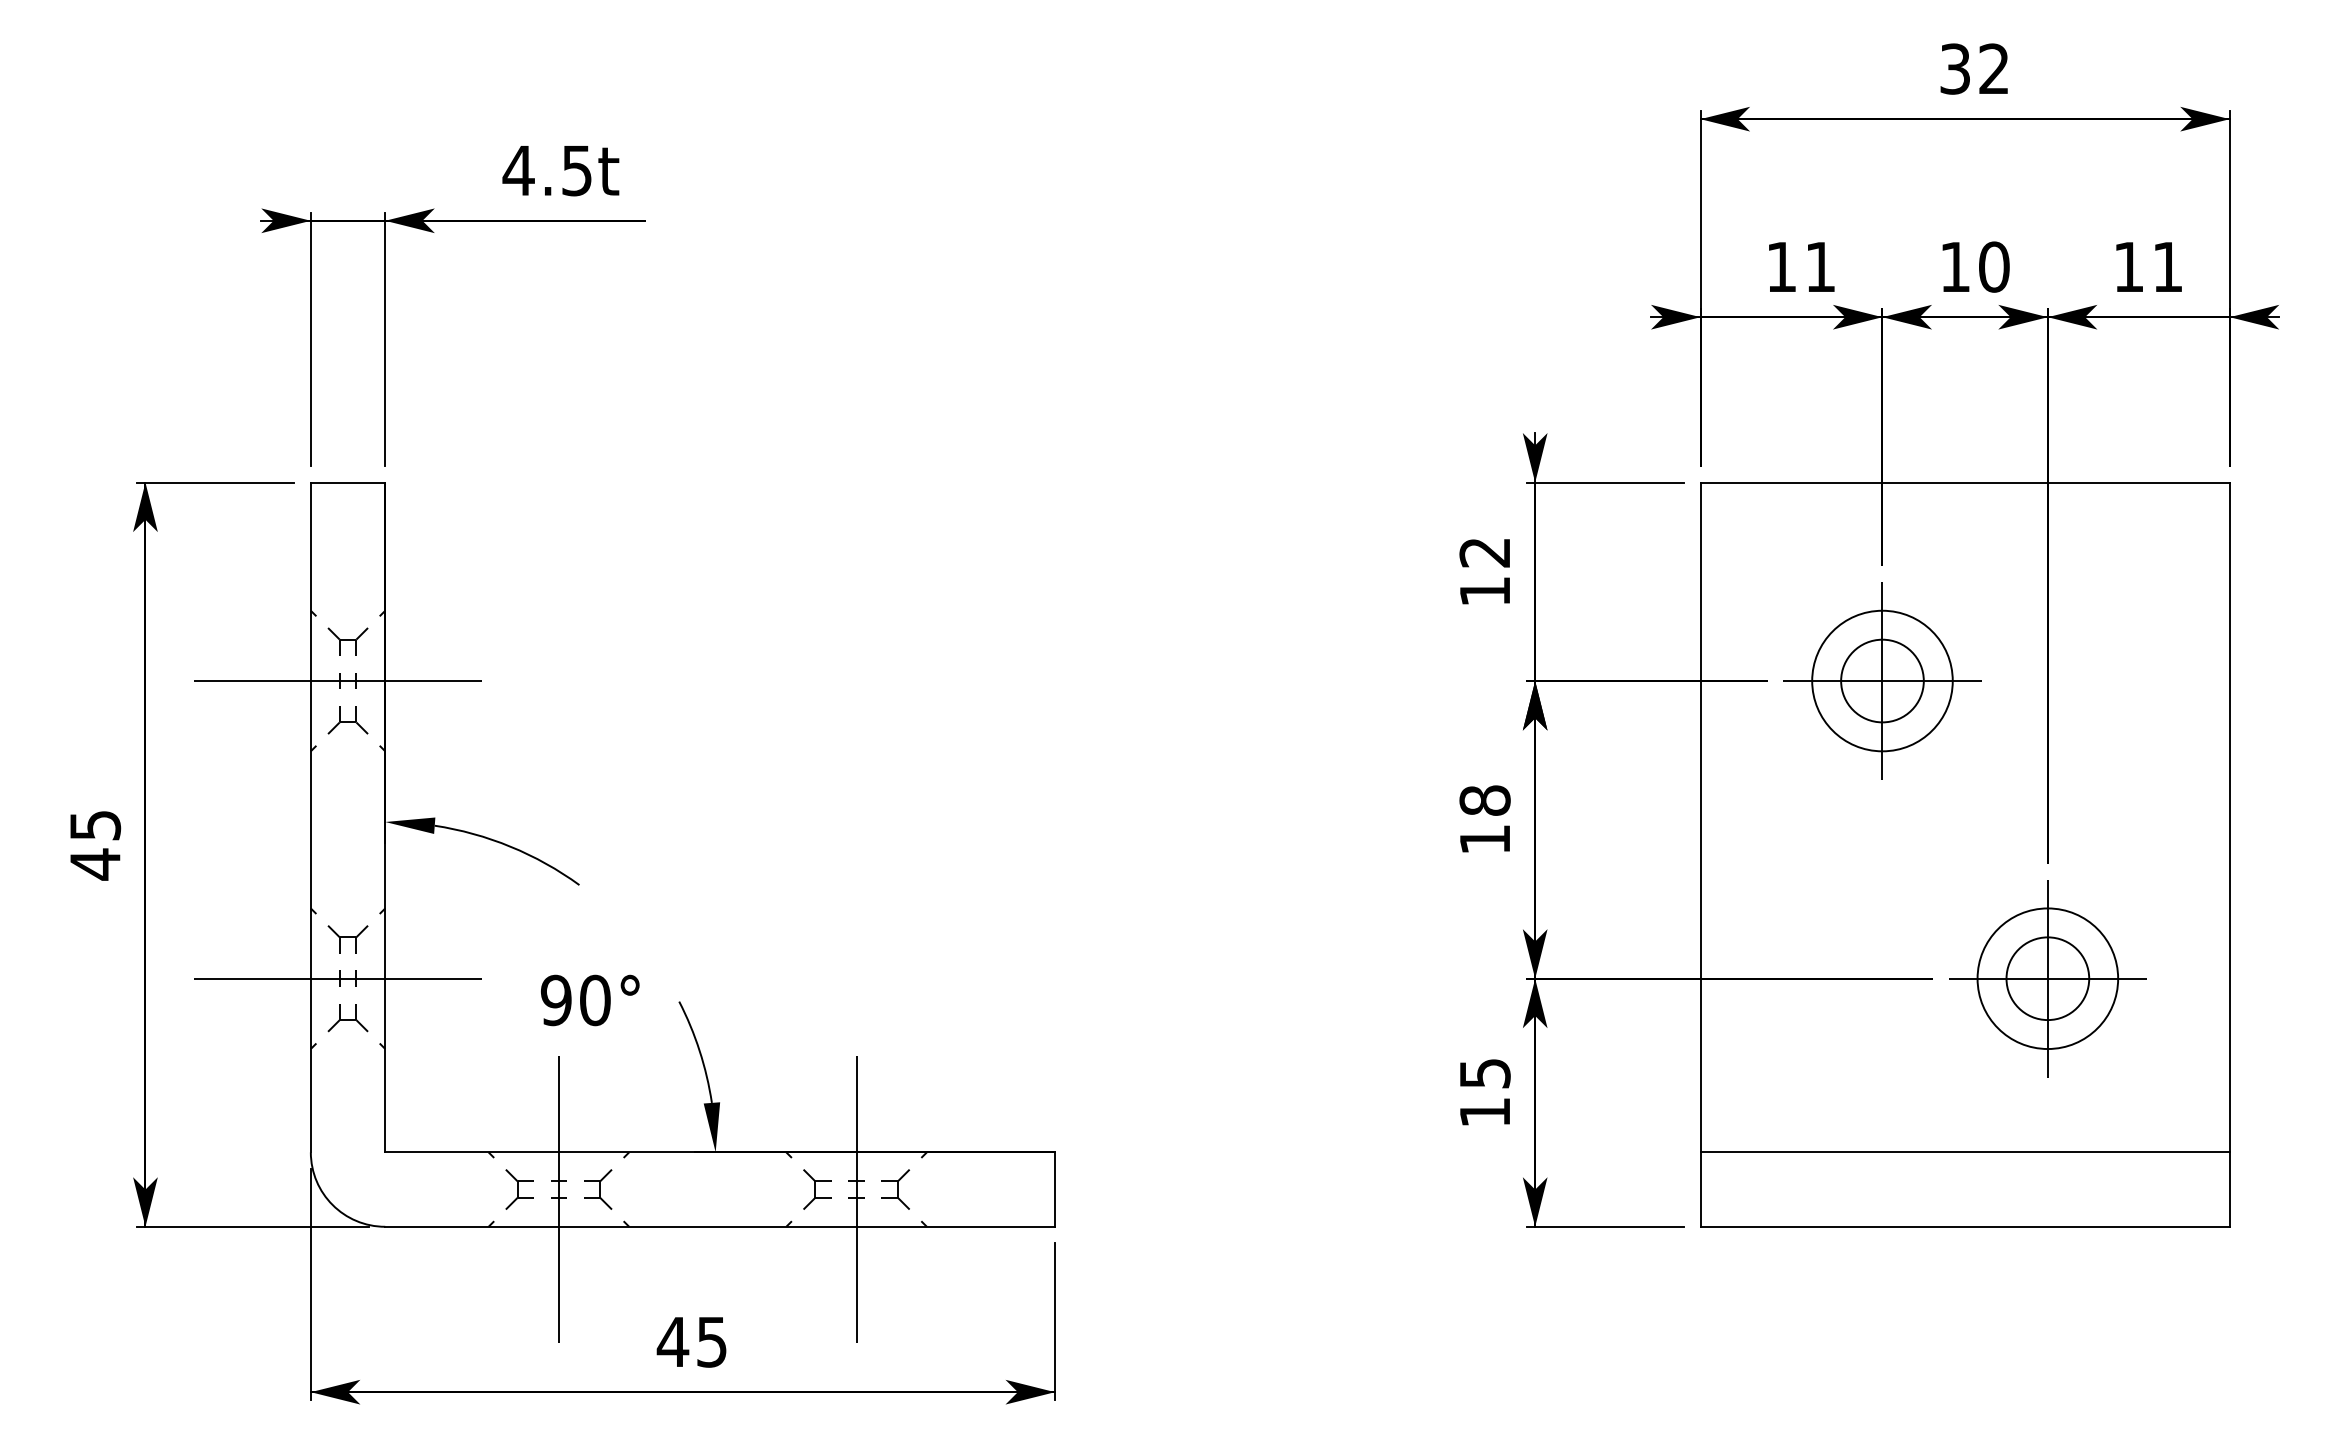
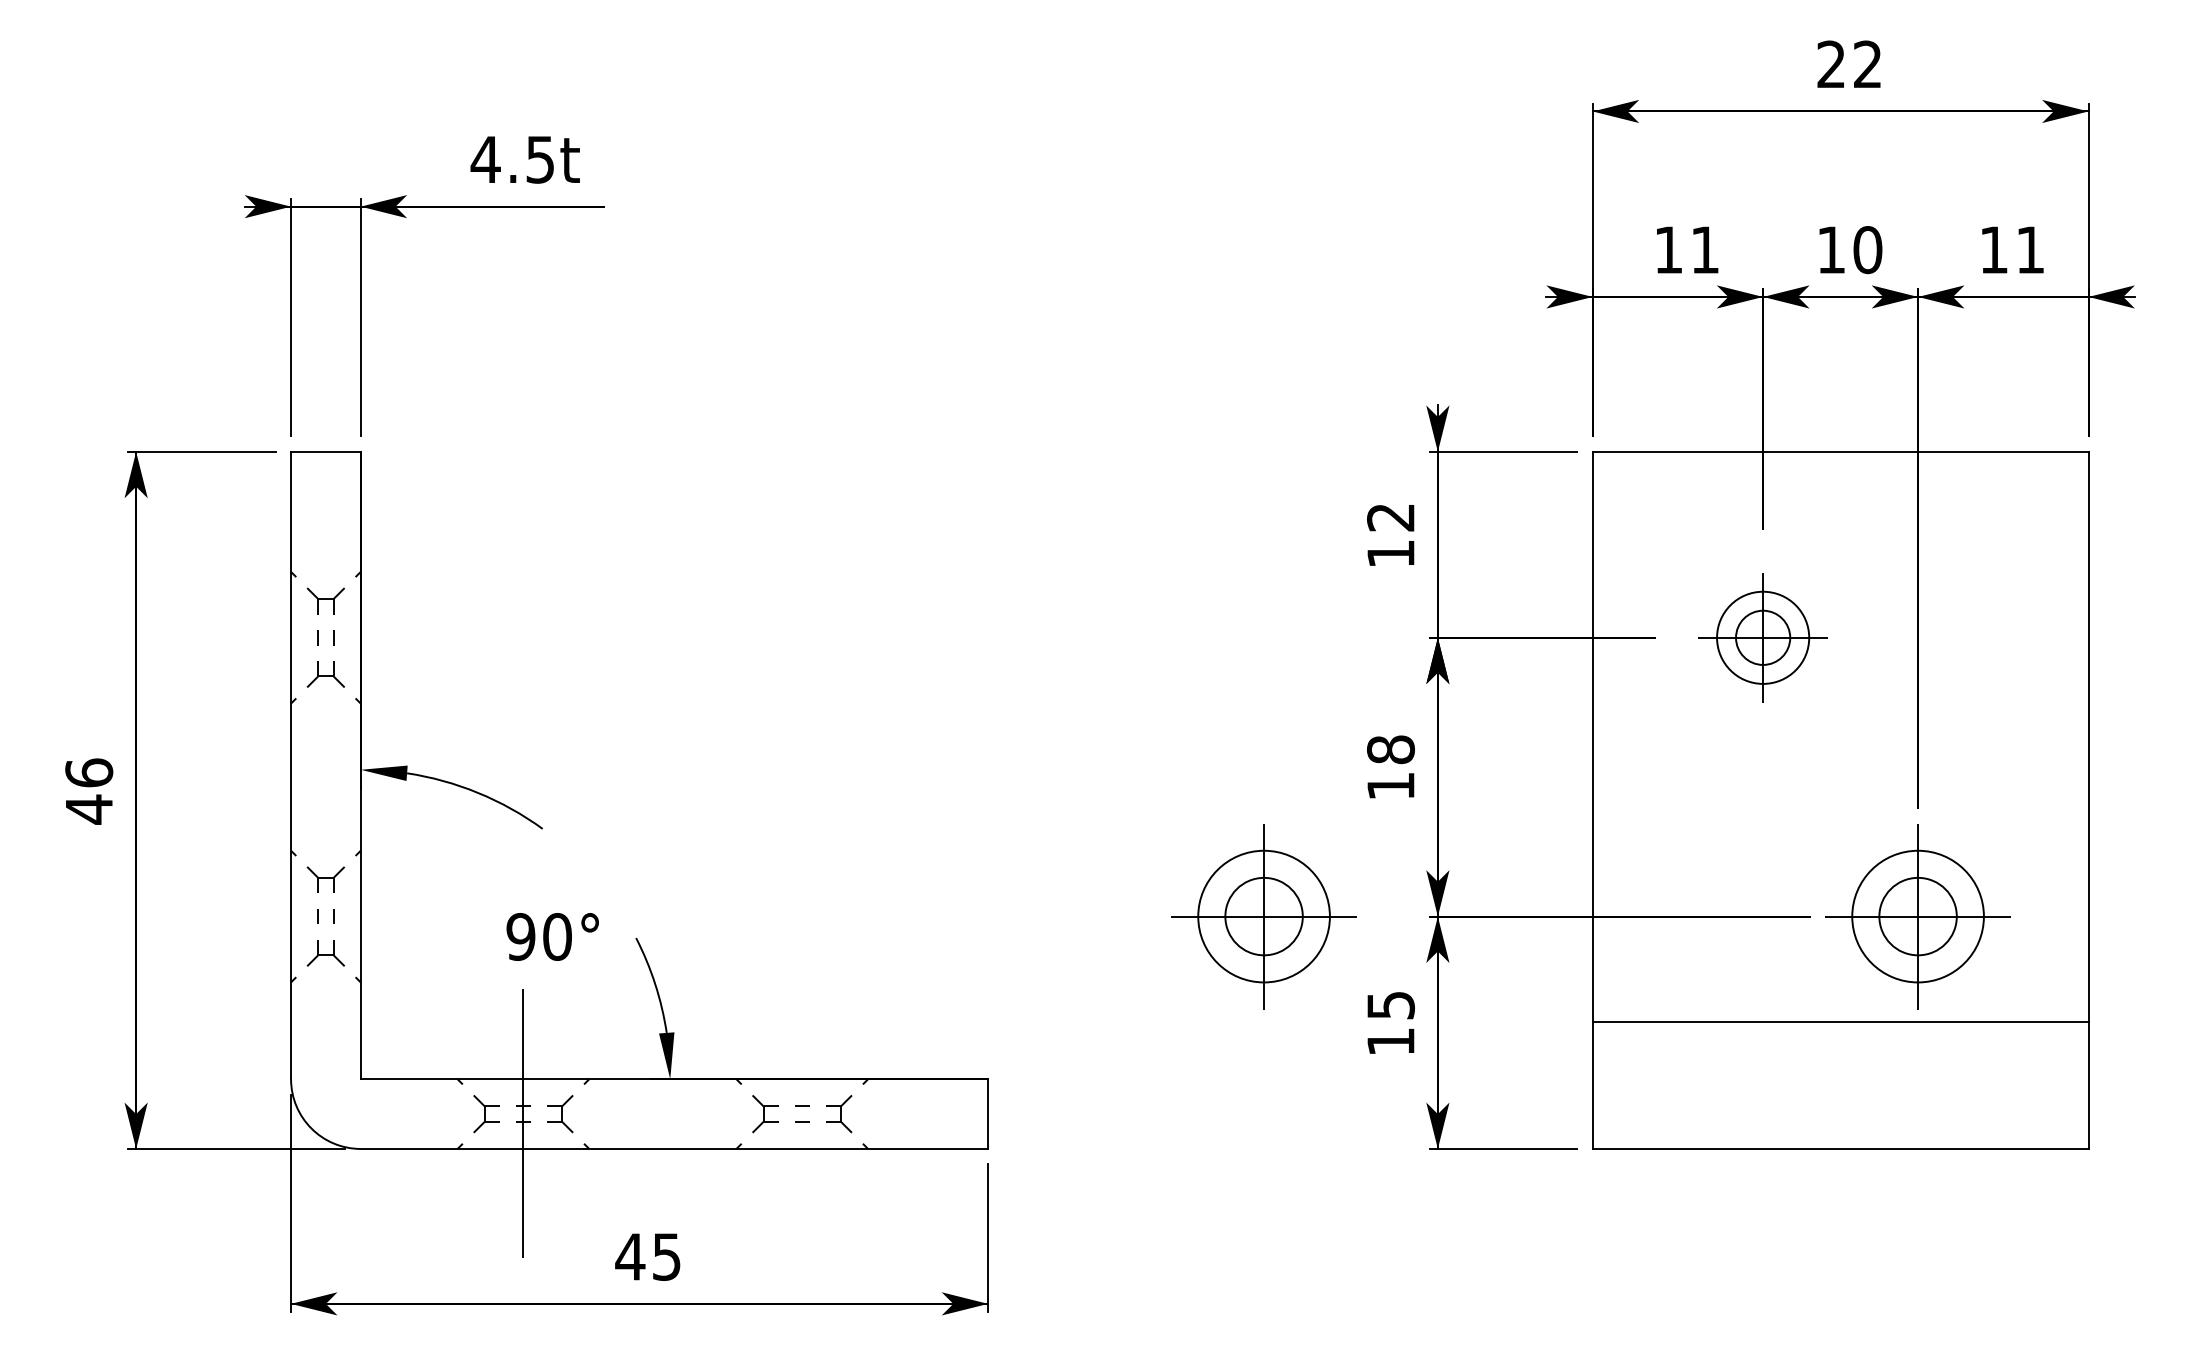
text: (1955, 69) -> (1831, 64), 32 -> 22
line: (338, 680) -> (316, 637), removed
part: (1881, 680) -> (1762, 637), size x0.7
text: (95, 824) -> (89, 772), 45 -> 46
line: (338, 978) -> (316, 916), removed
part: (1349, 978) -> (1263, 916), added
line: (1965, 1152) -> (1840, 1022), moved
line: (856, 1199) -> (802, 1123), removed

